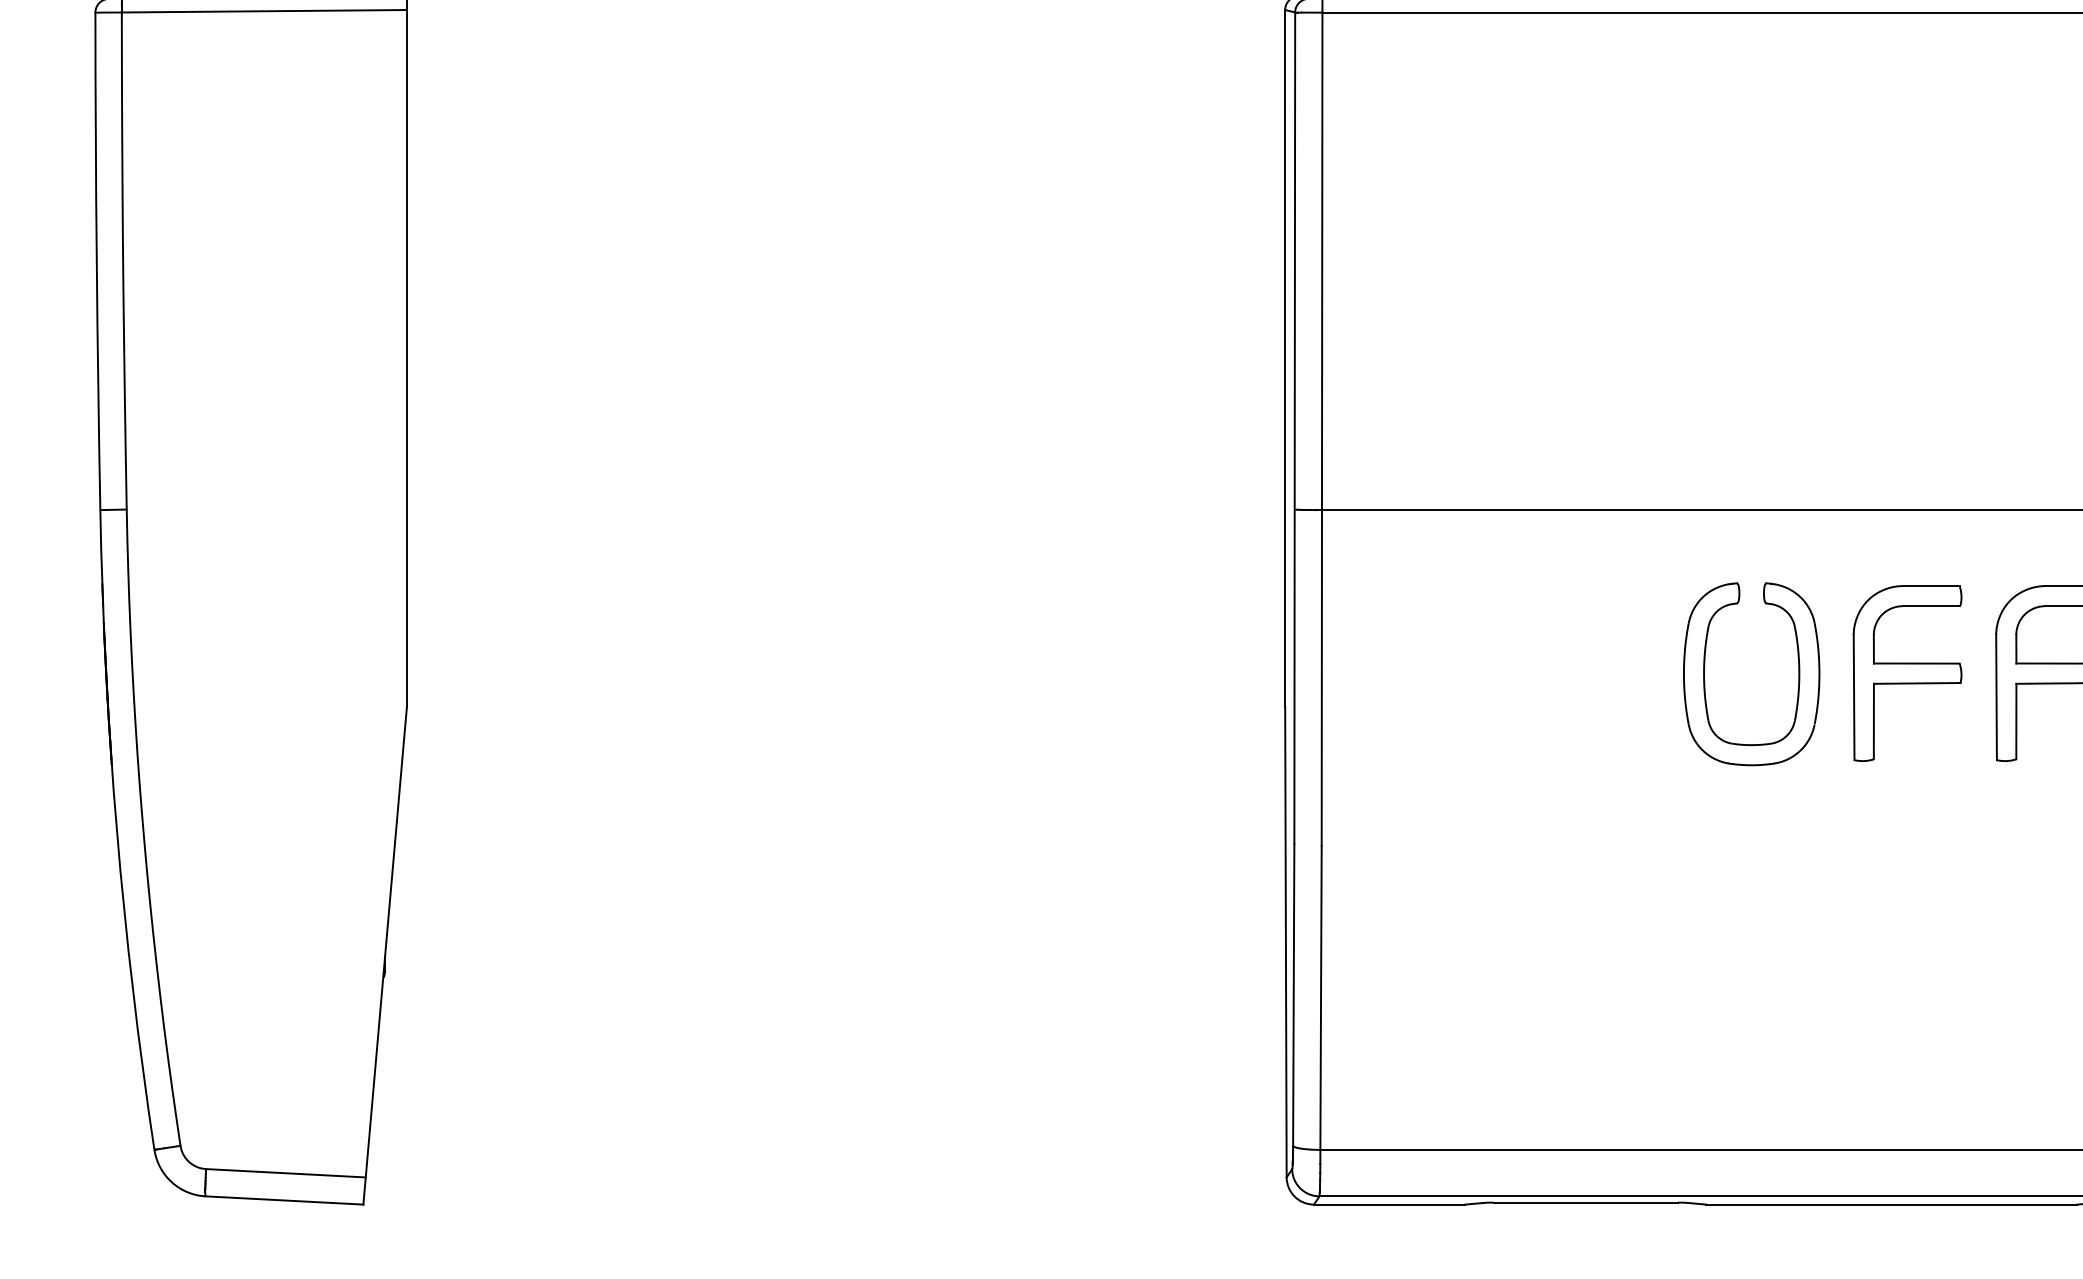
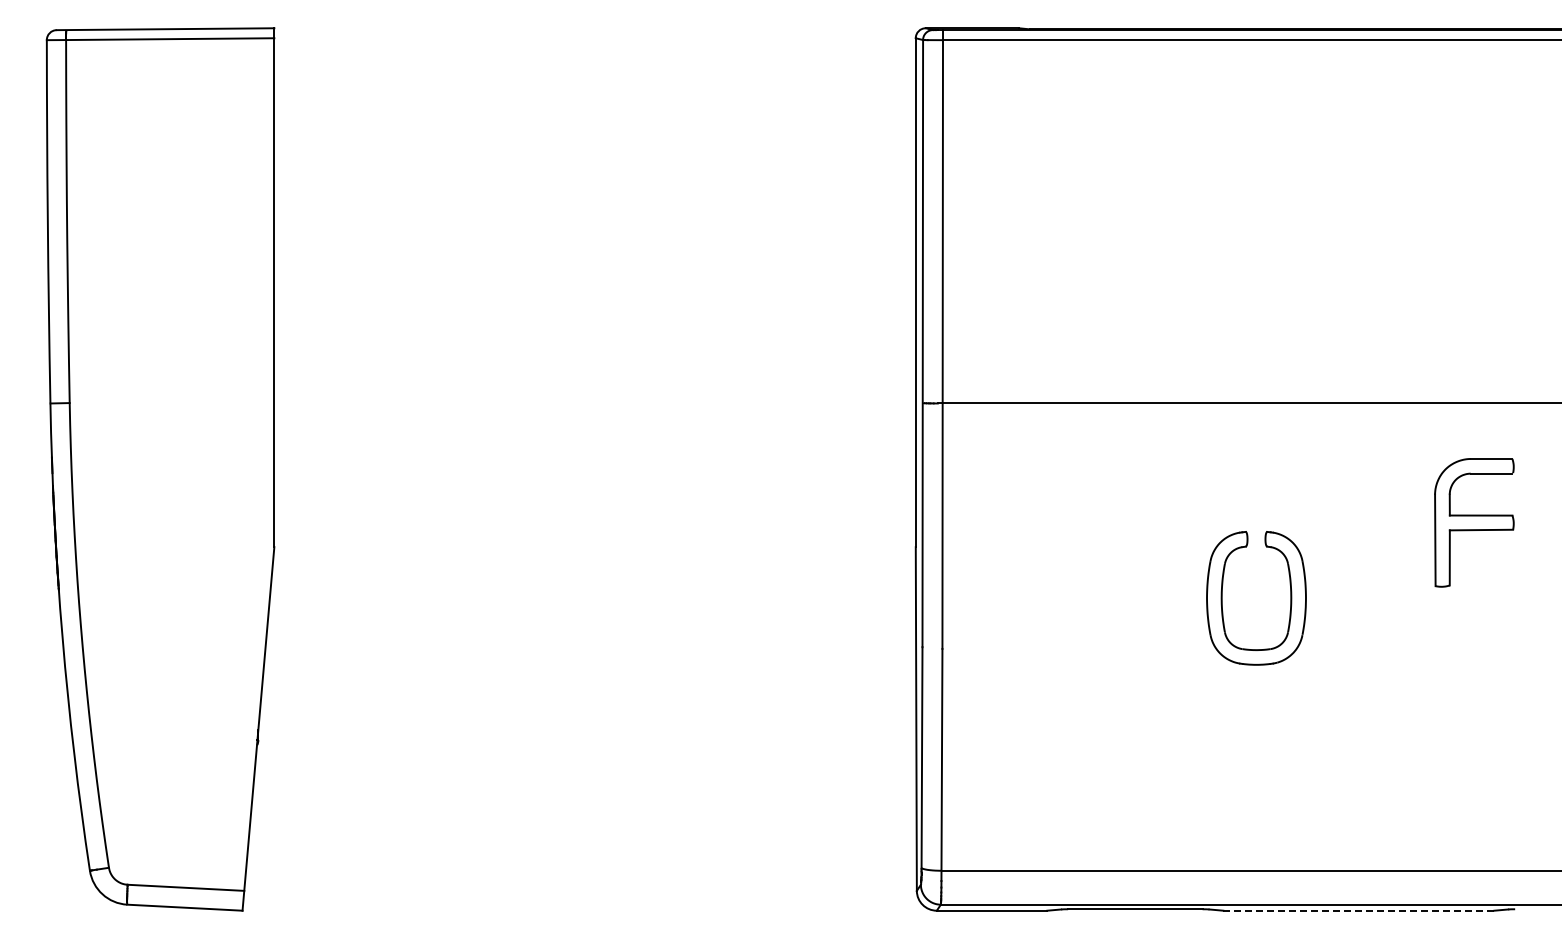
part: (1907, 673) -> (1370, 522), removed
part: (1705, 674) -> (1222, 598), moved
line: (1891, 1204) -> (1358, 910), solid -> dashed

